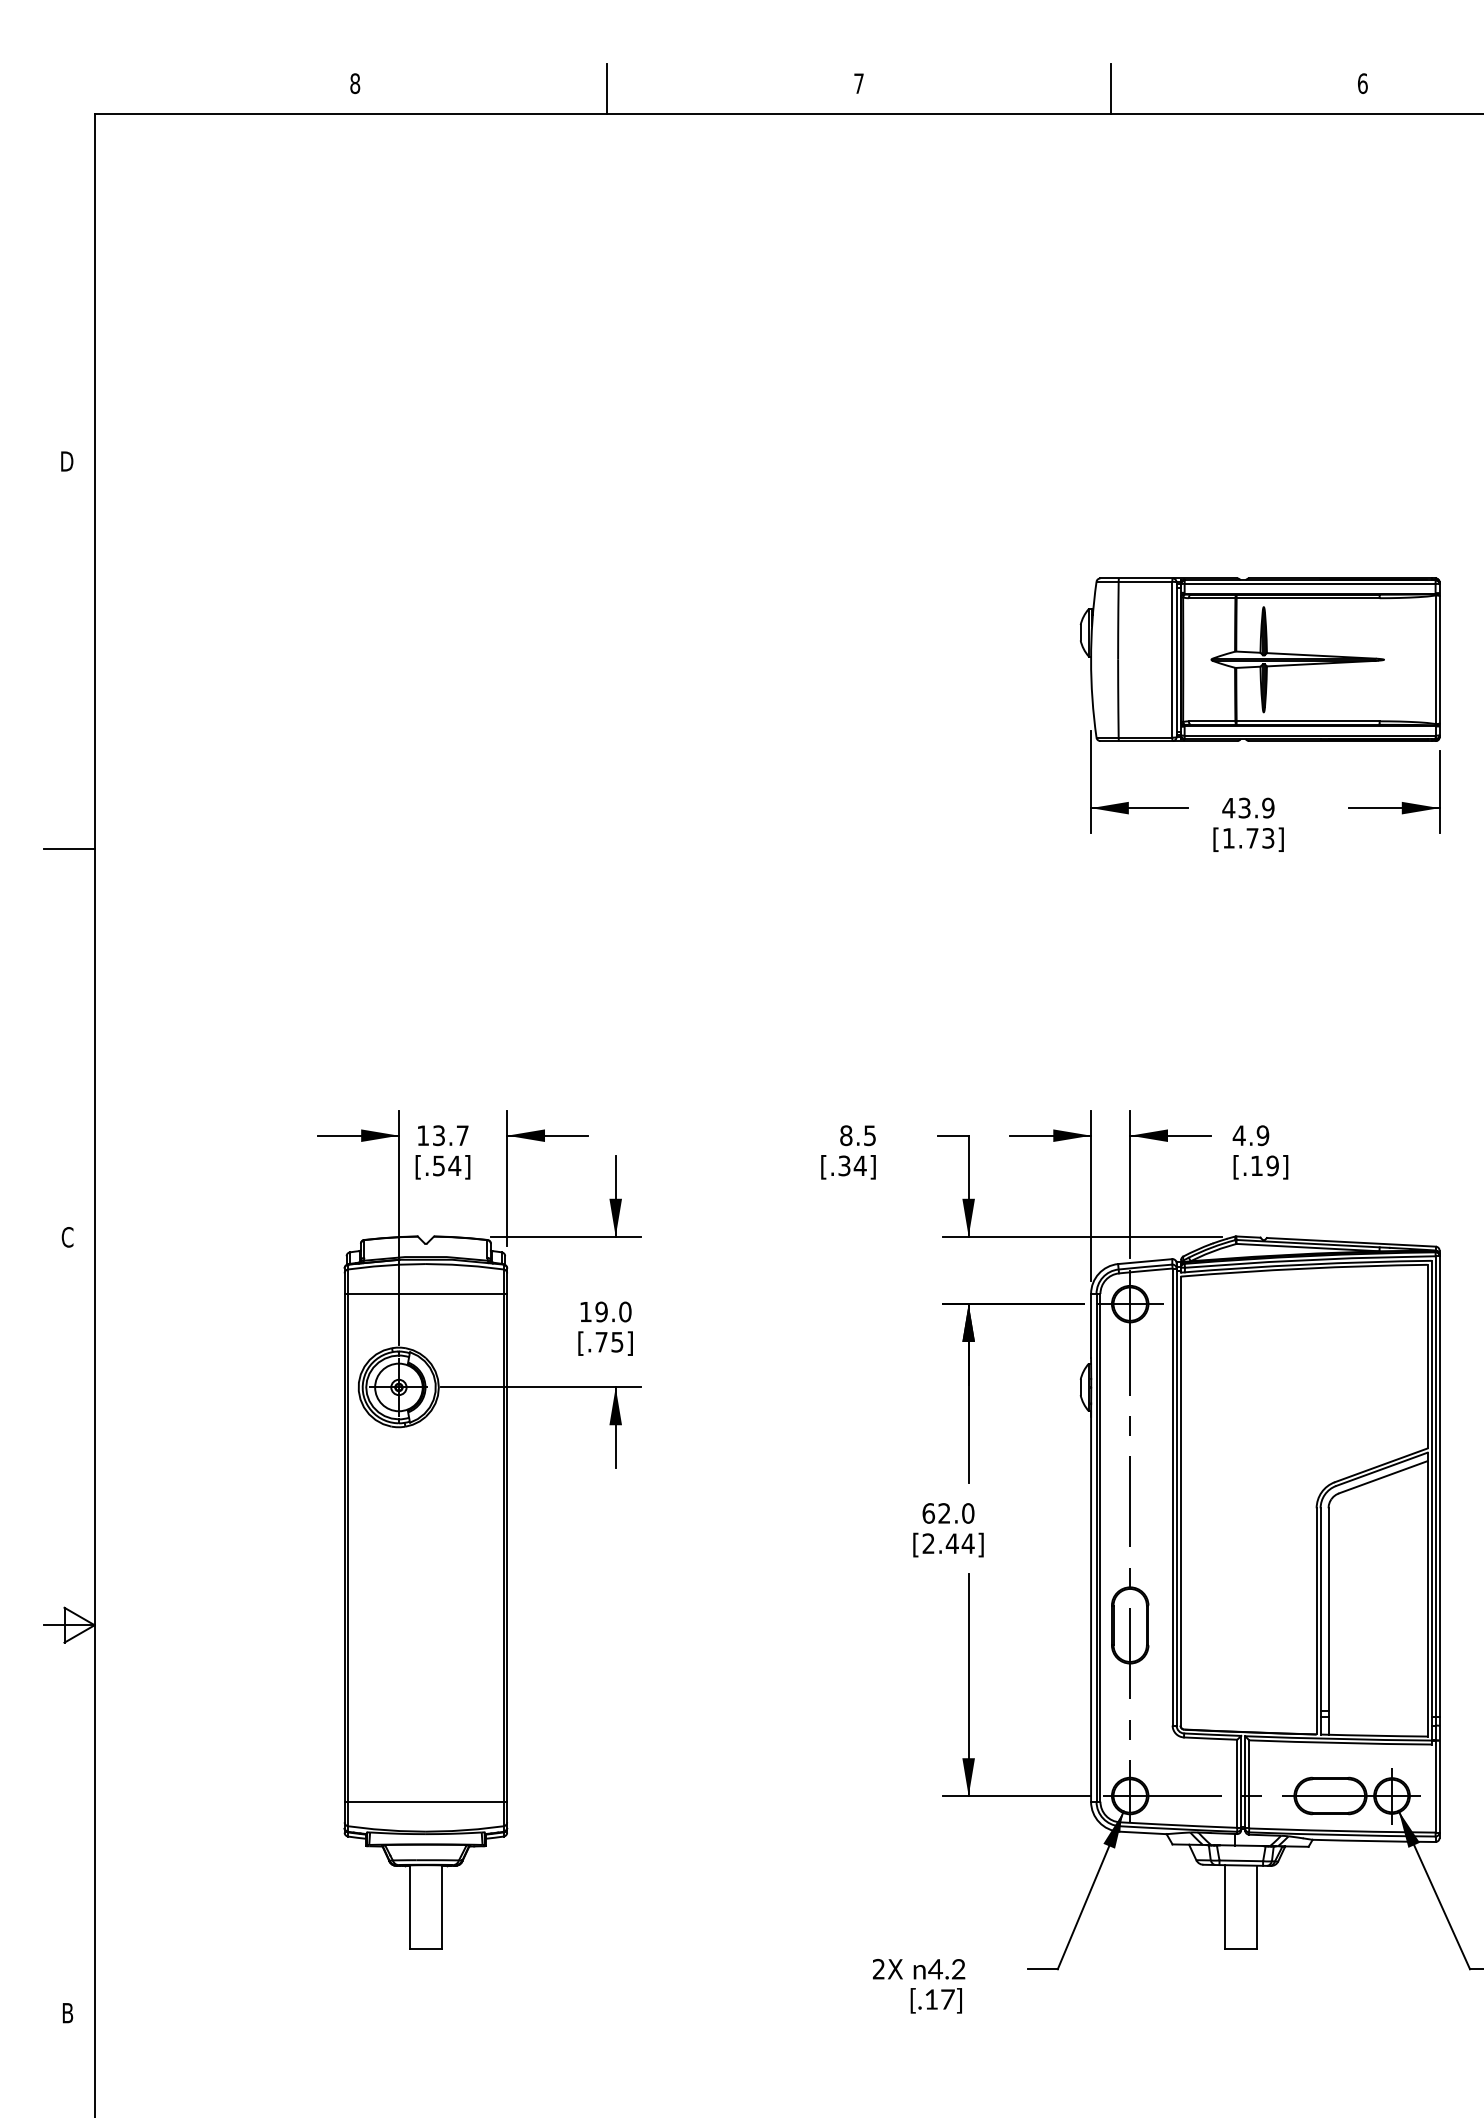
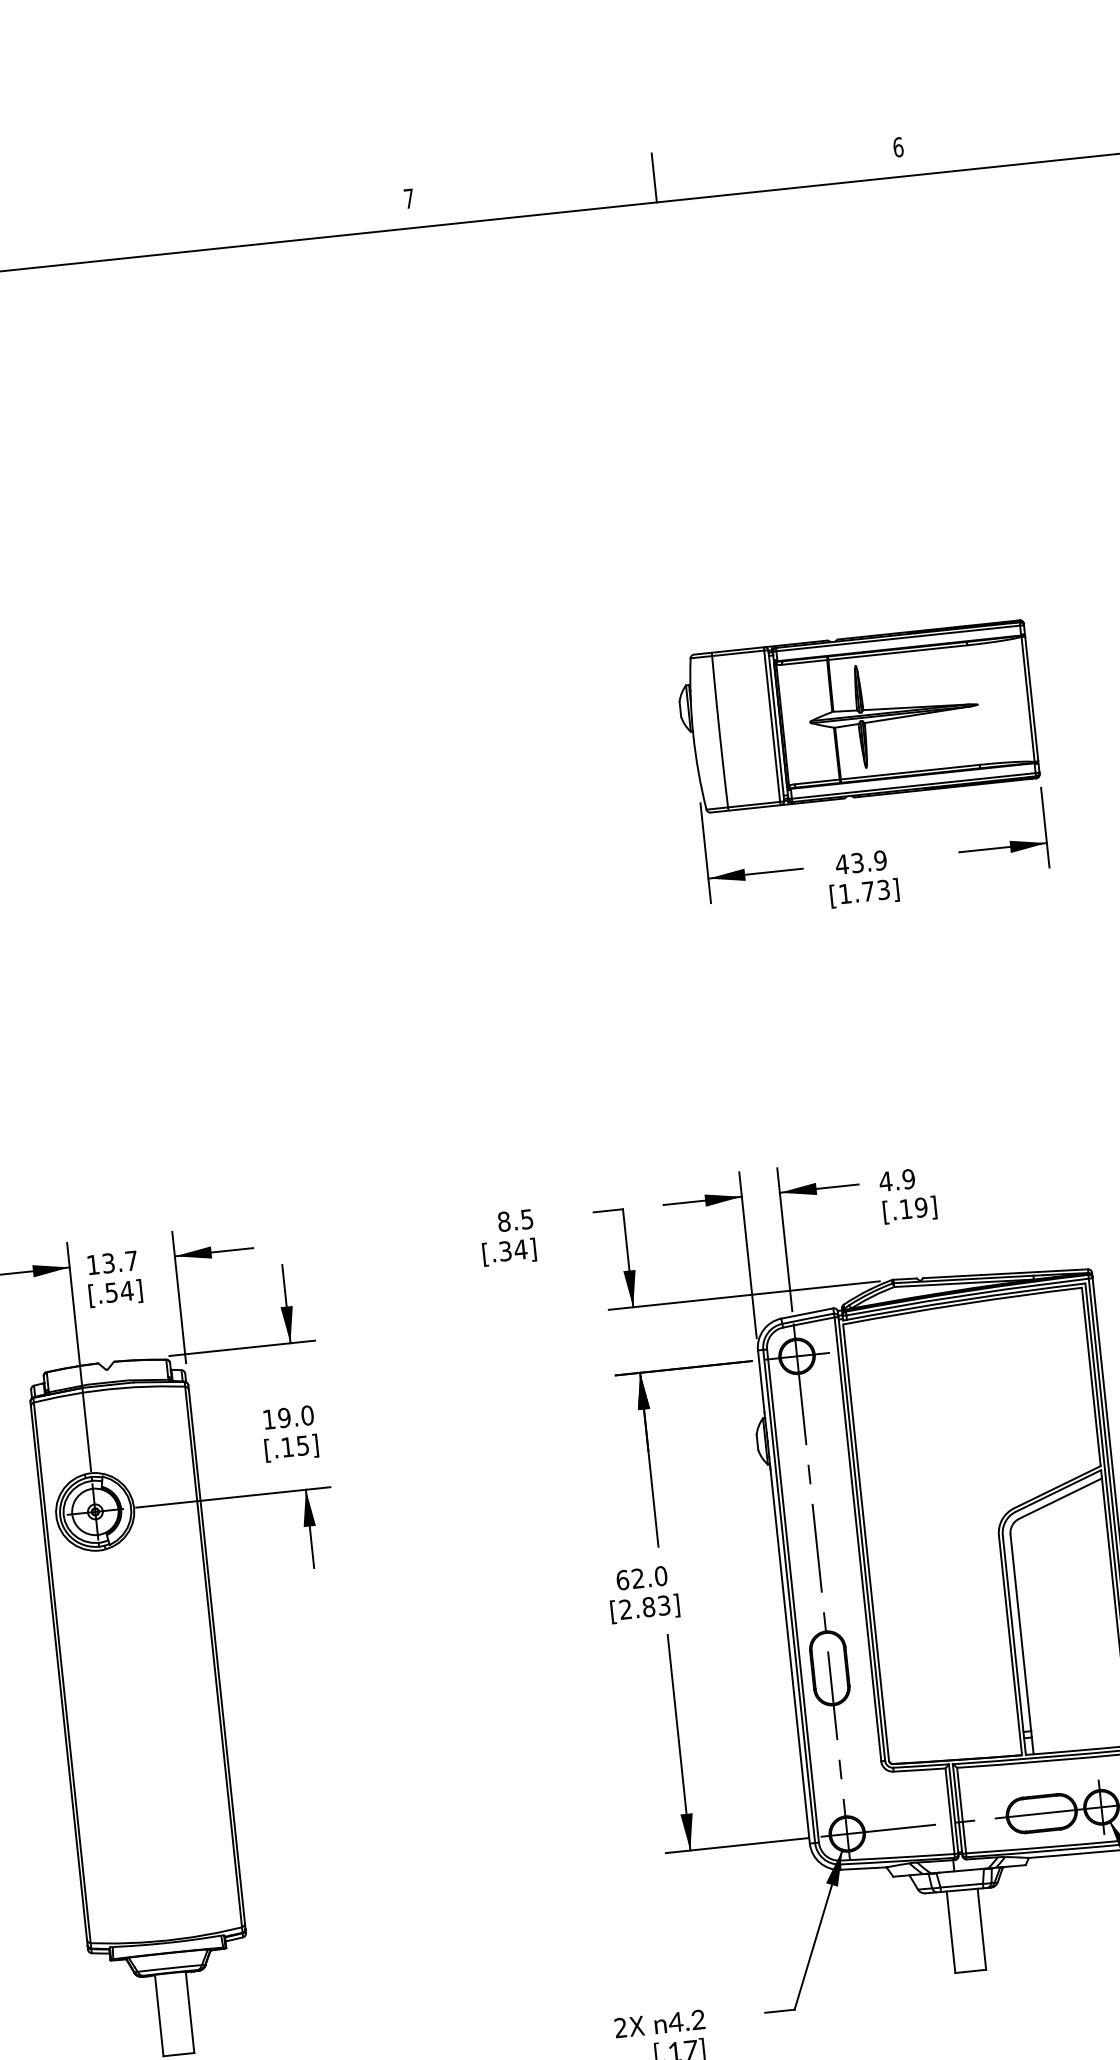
line: (607, 88) -> (165, 229), removed
line: (425, 1293) -> (111, 1417), removed
text: (601, 1342) -> (287, 1447), [.75] -> [.15]
text: (959, 1543) -> (655, 1606), [2.44] -> [2.83]
line: (425, 1801) -> (163, 1911), removed

